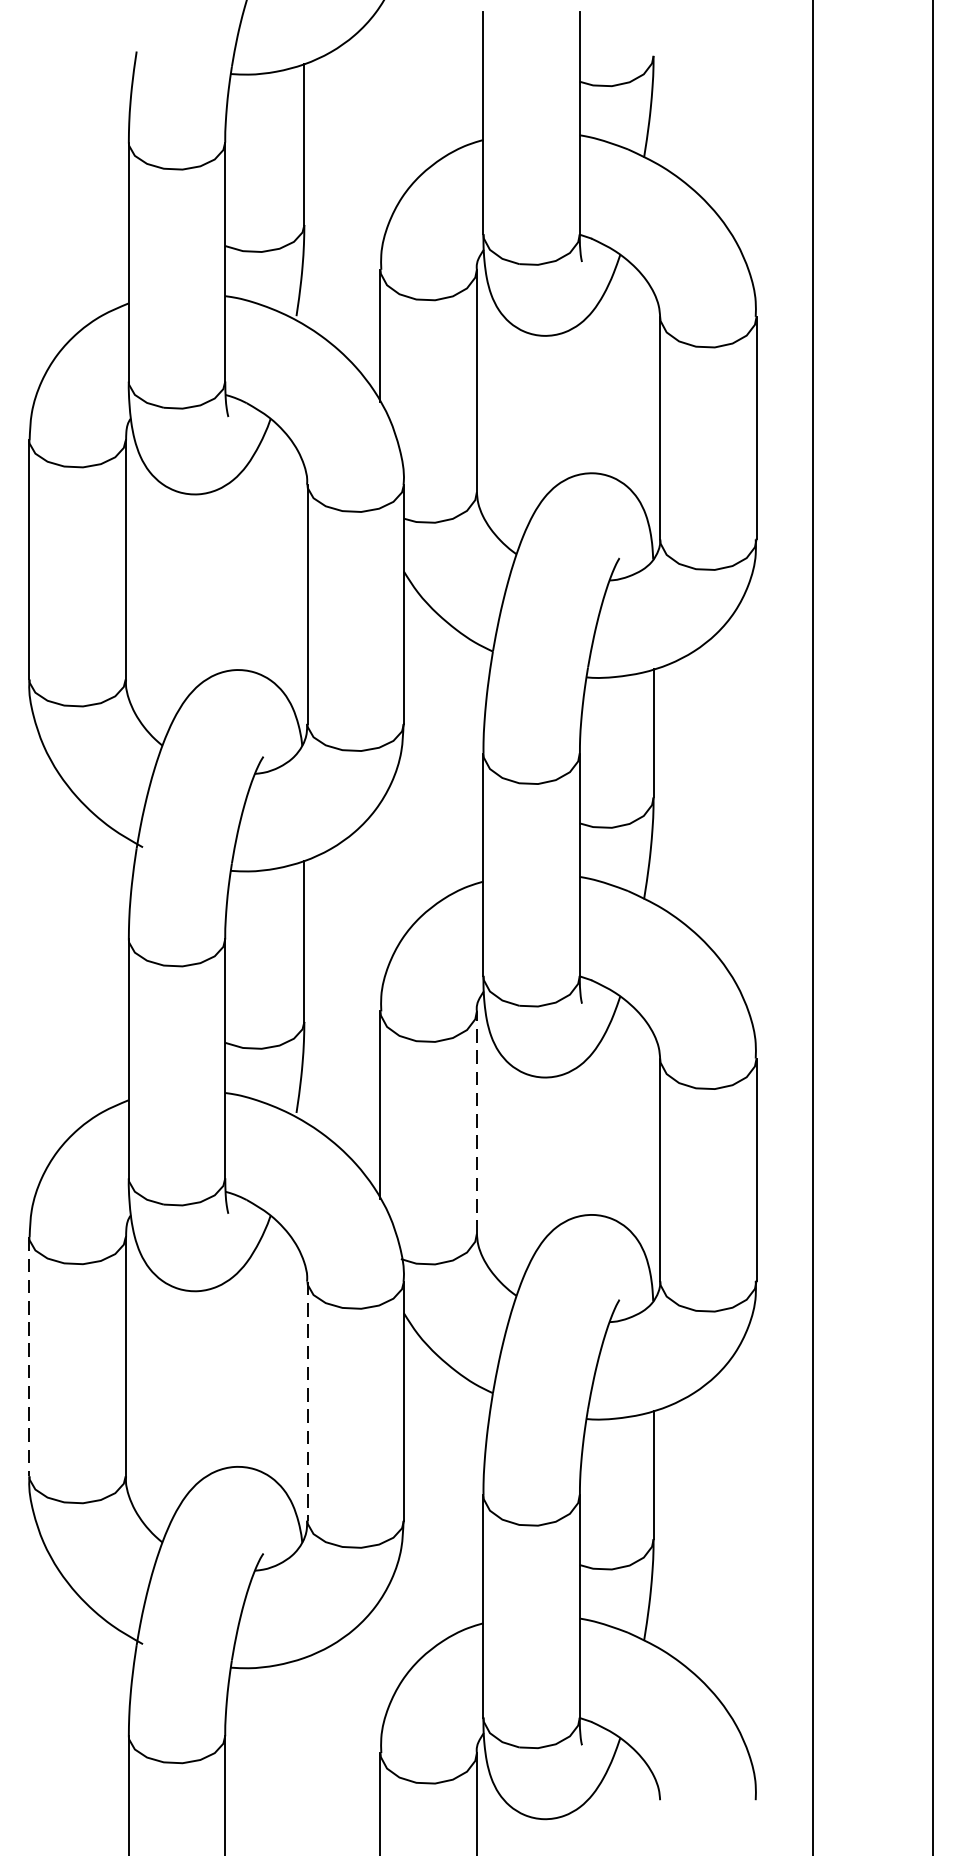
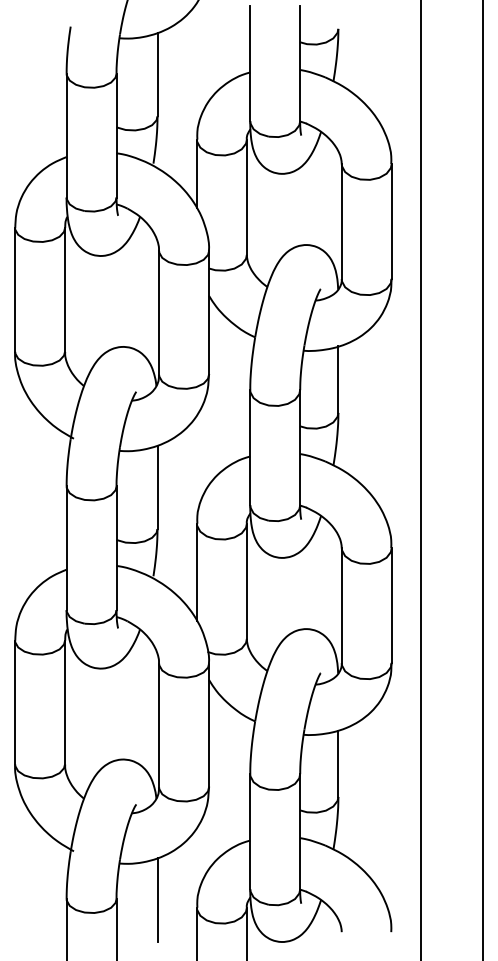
line: (476, 1123) -> (246, 581), dashed -> solid
line: (30, 1356) -> (15, 702), dashed -> solid
line: (308, 1401) -> (159, 725), dashed -> solid
line: (304, 1737) -> (157, 899), added

